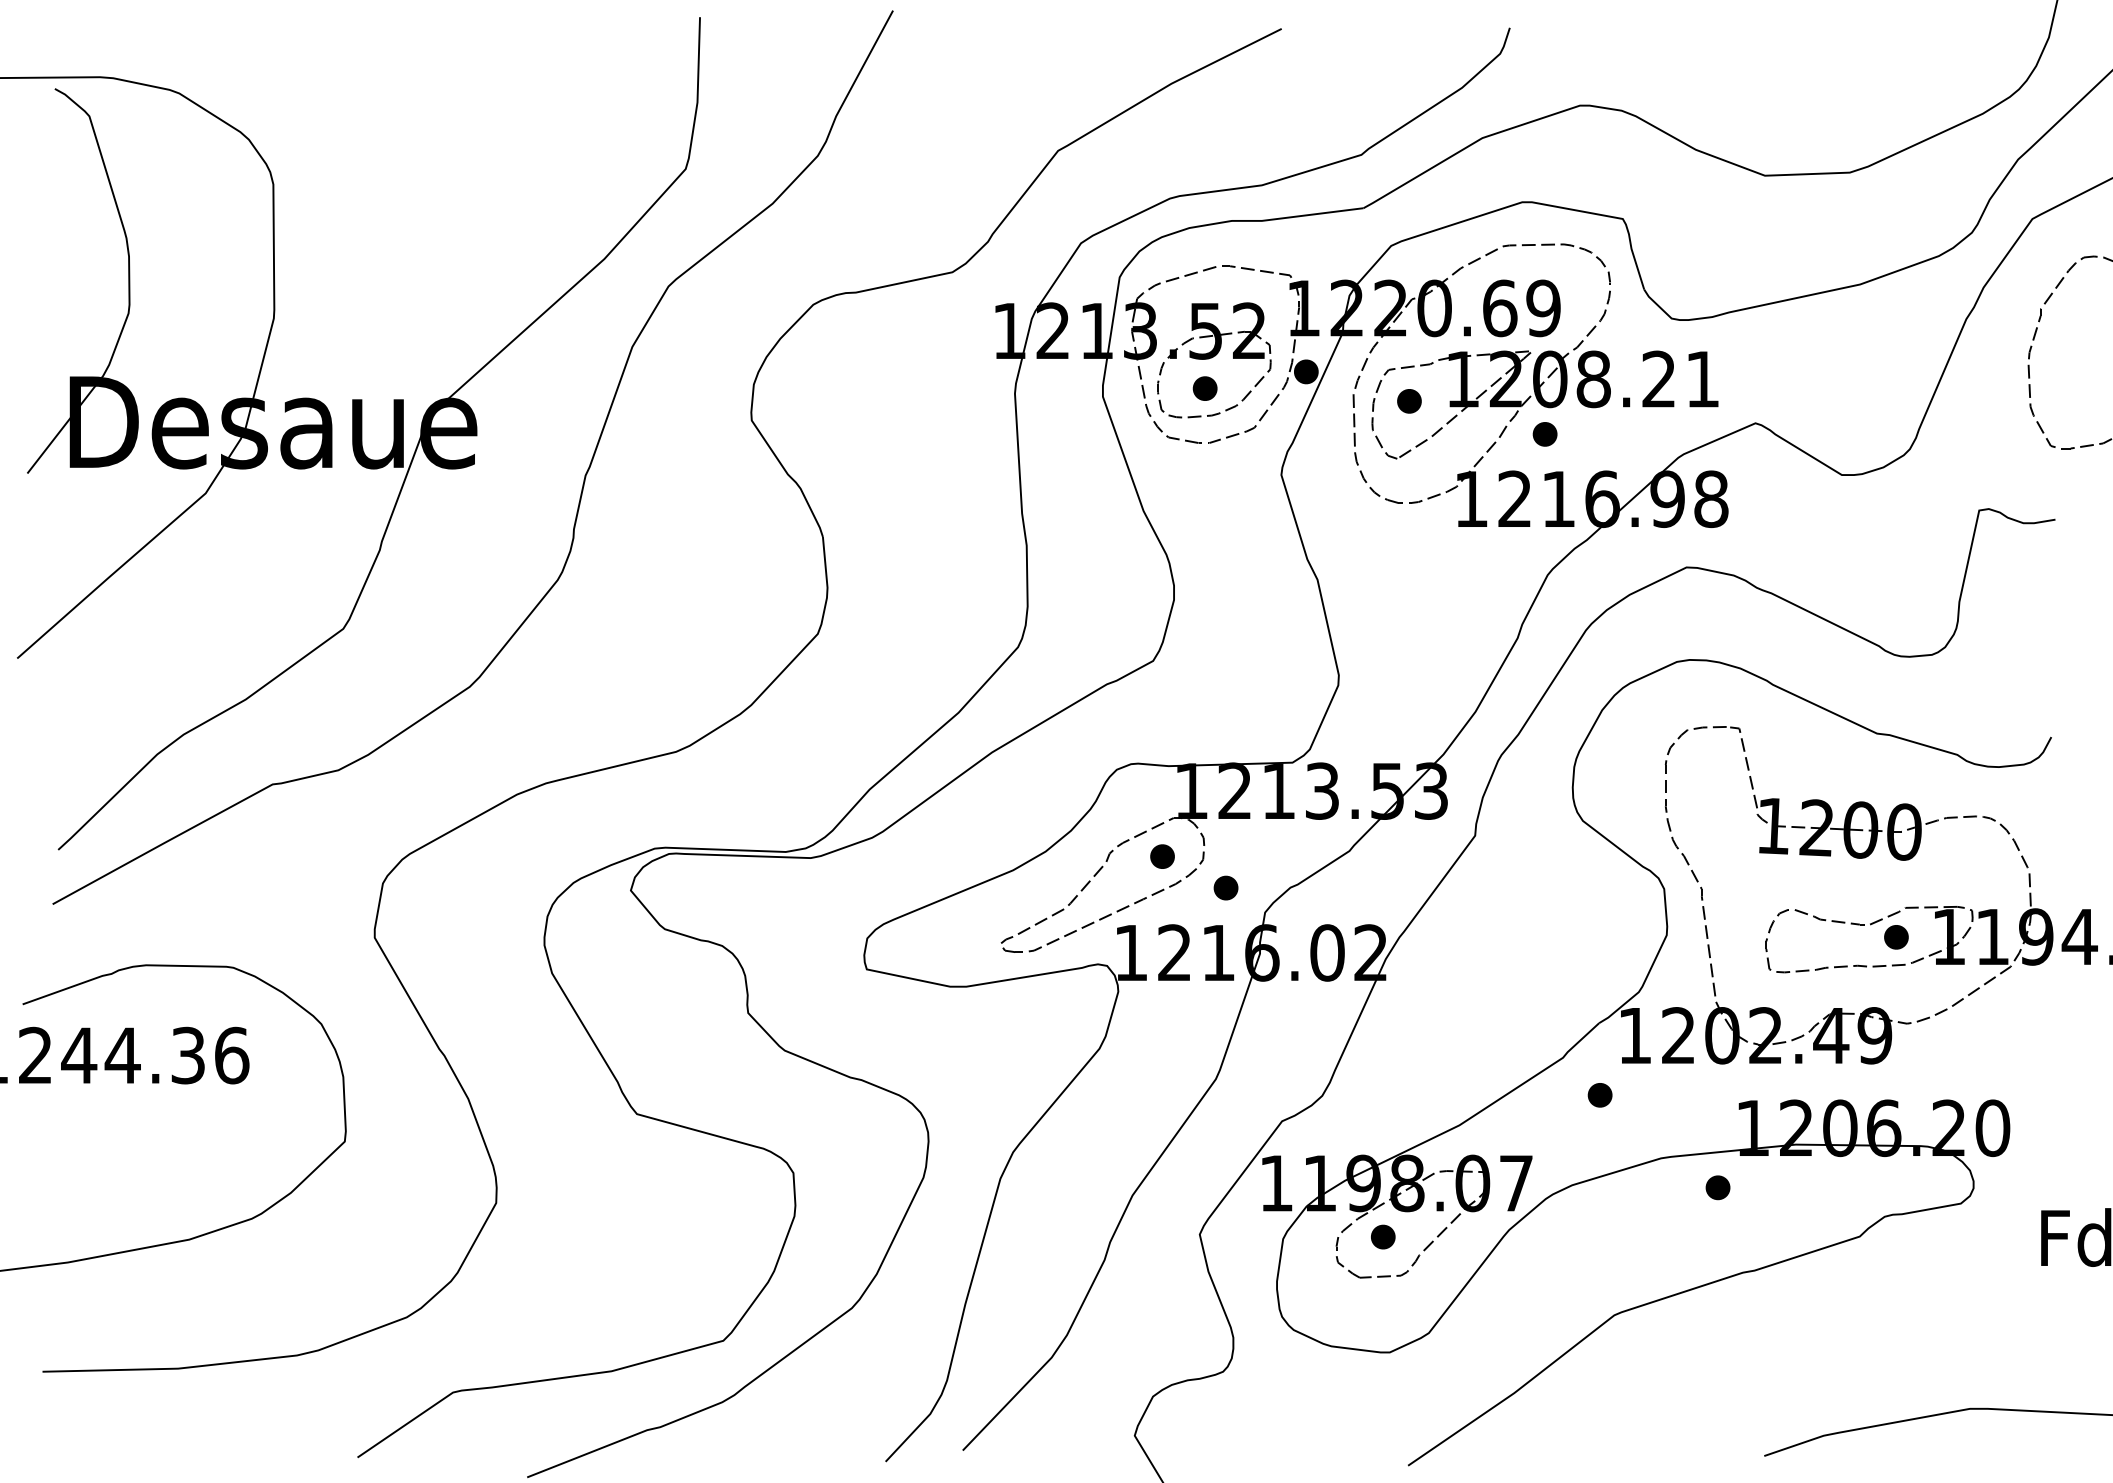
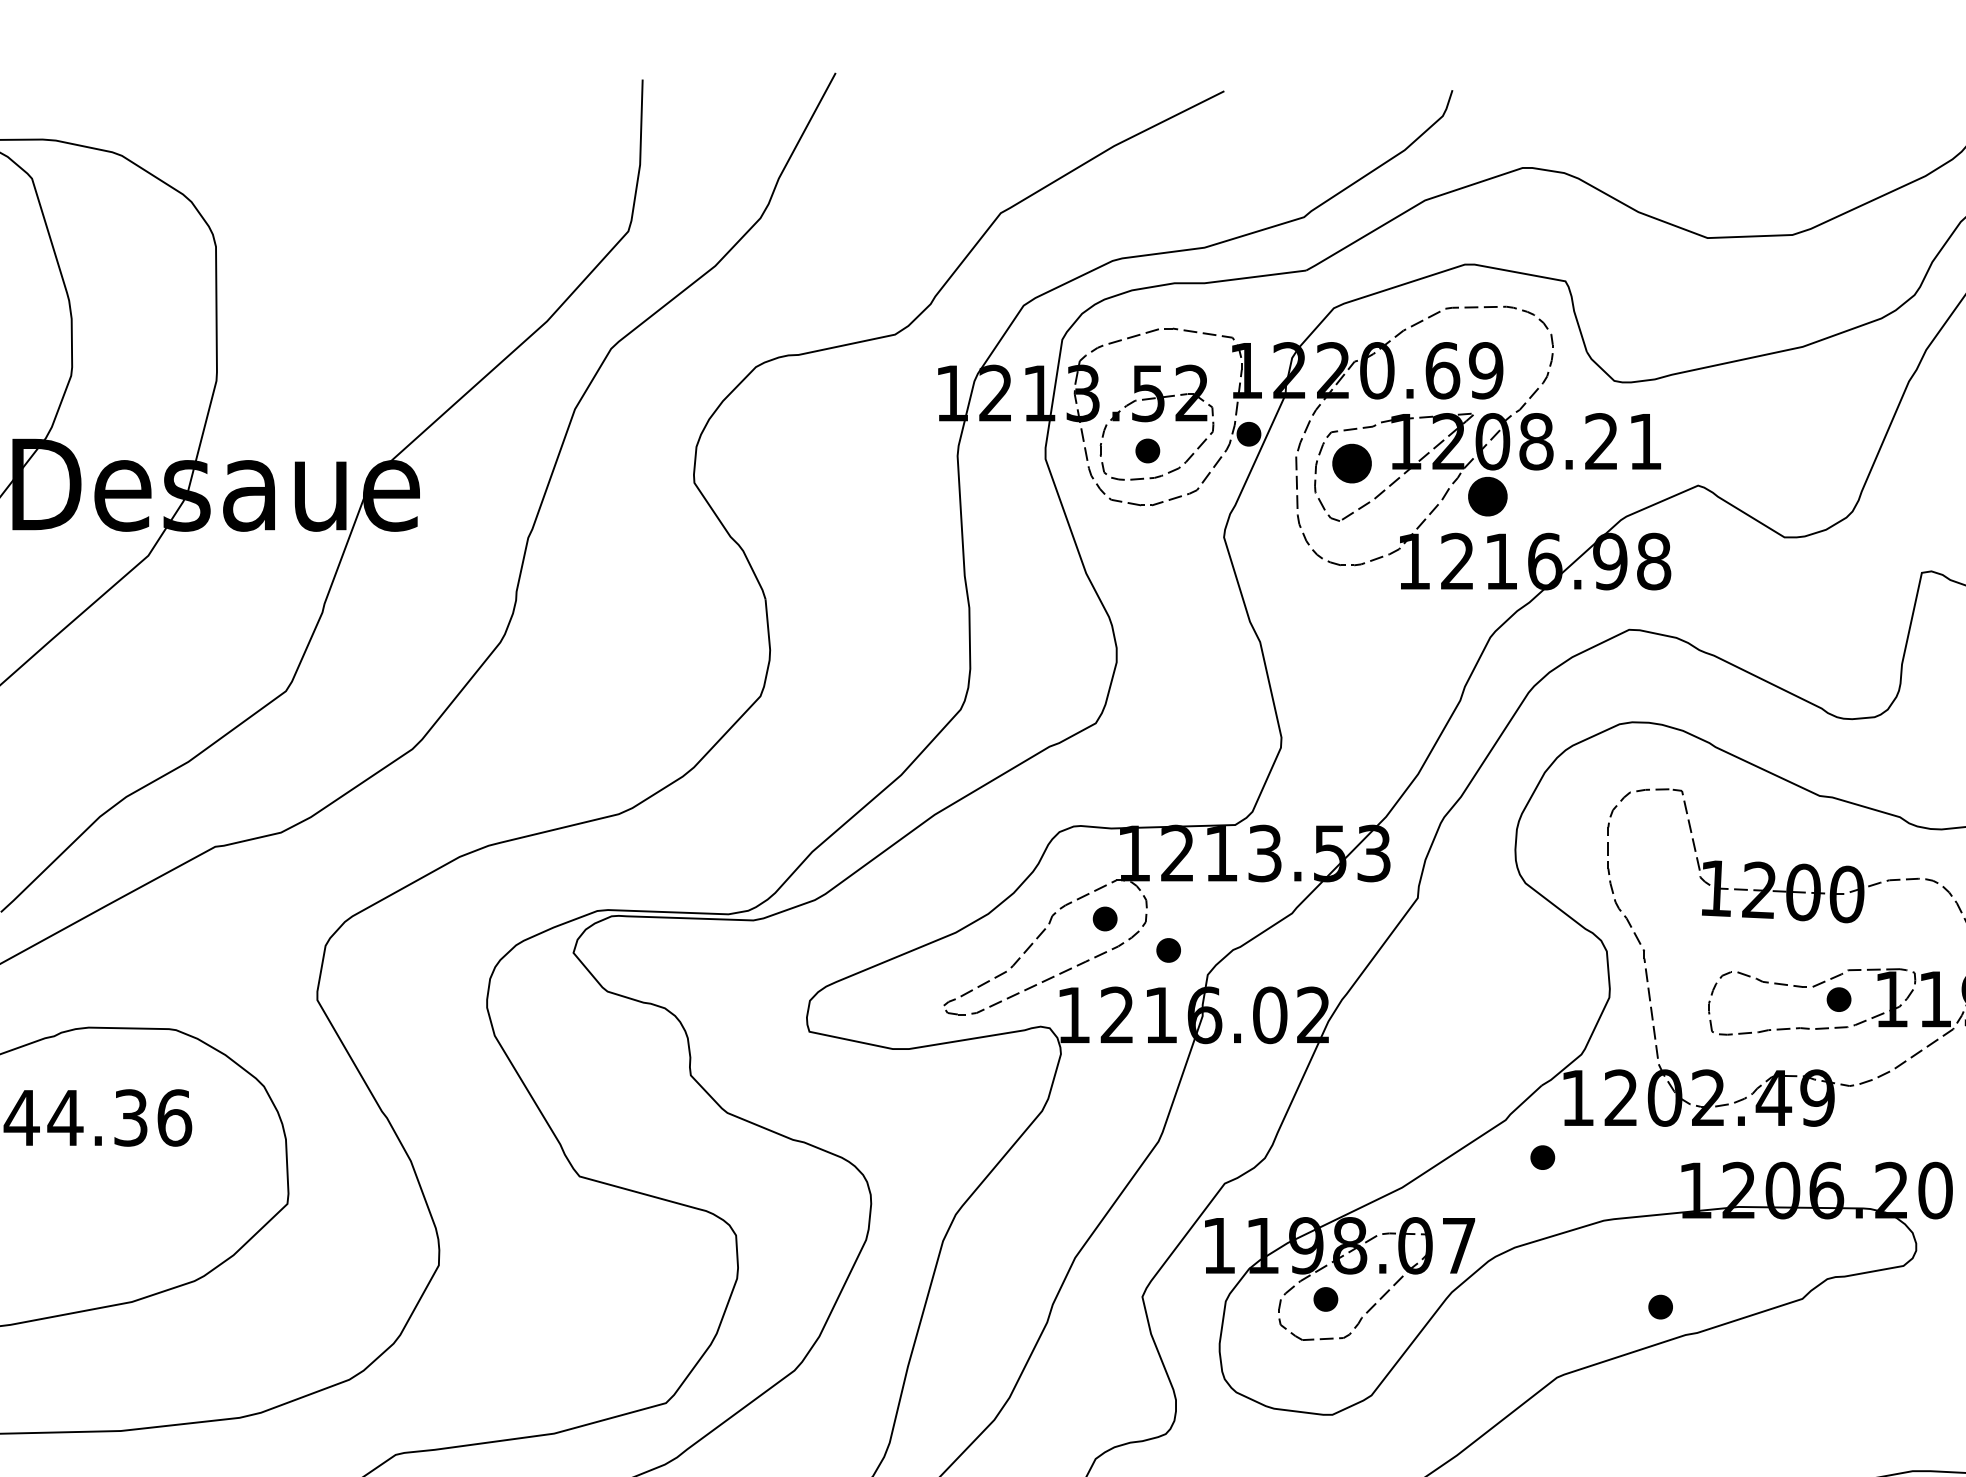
part: (1409, 401) -> (1352, 463), size x1.6
part: (1544, 434) -> (1487, 496), size x1.6
part: (1717, 1187) -> (1660, 1306), moved

